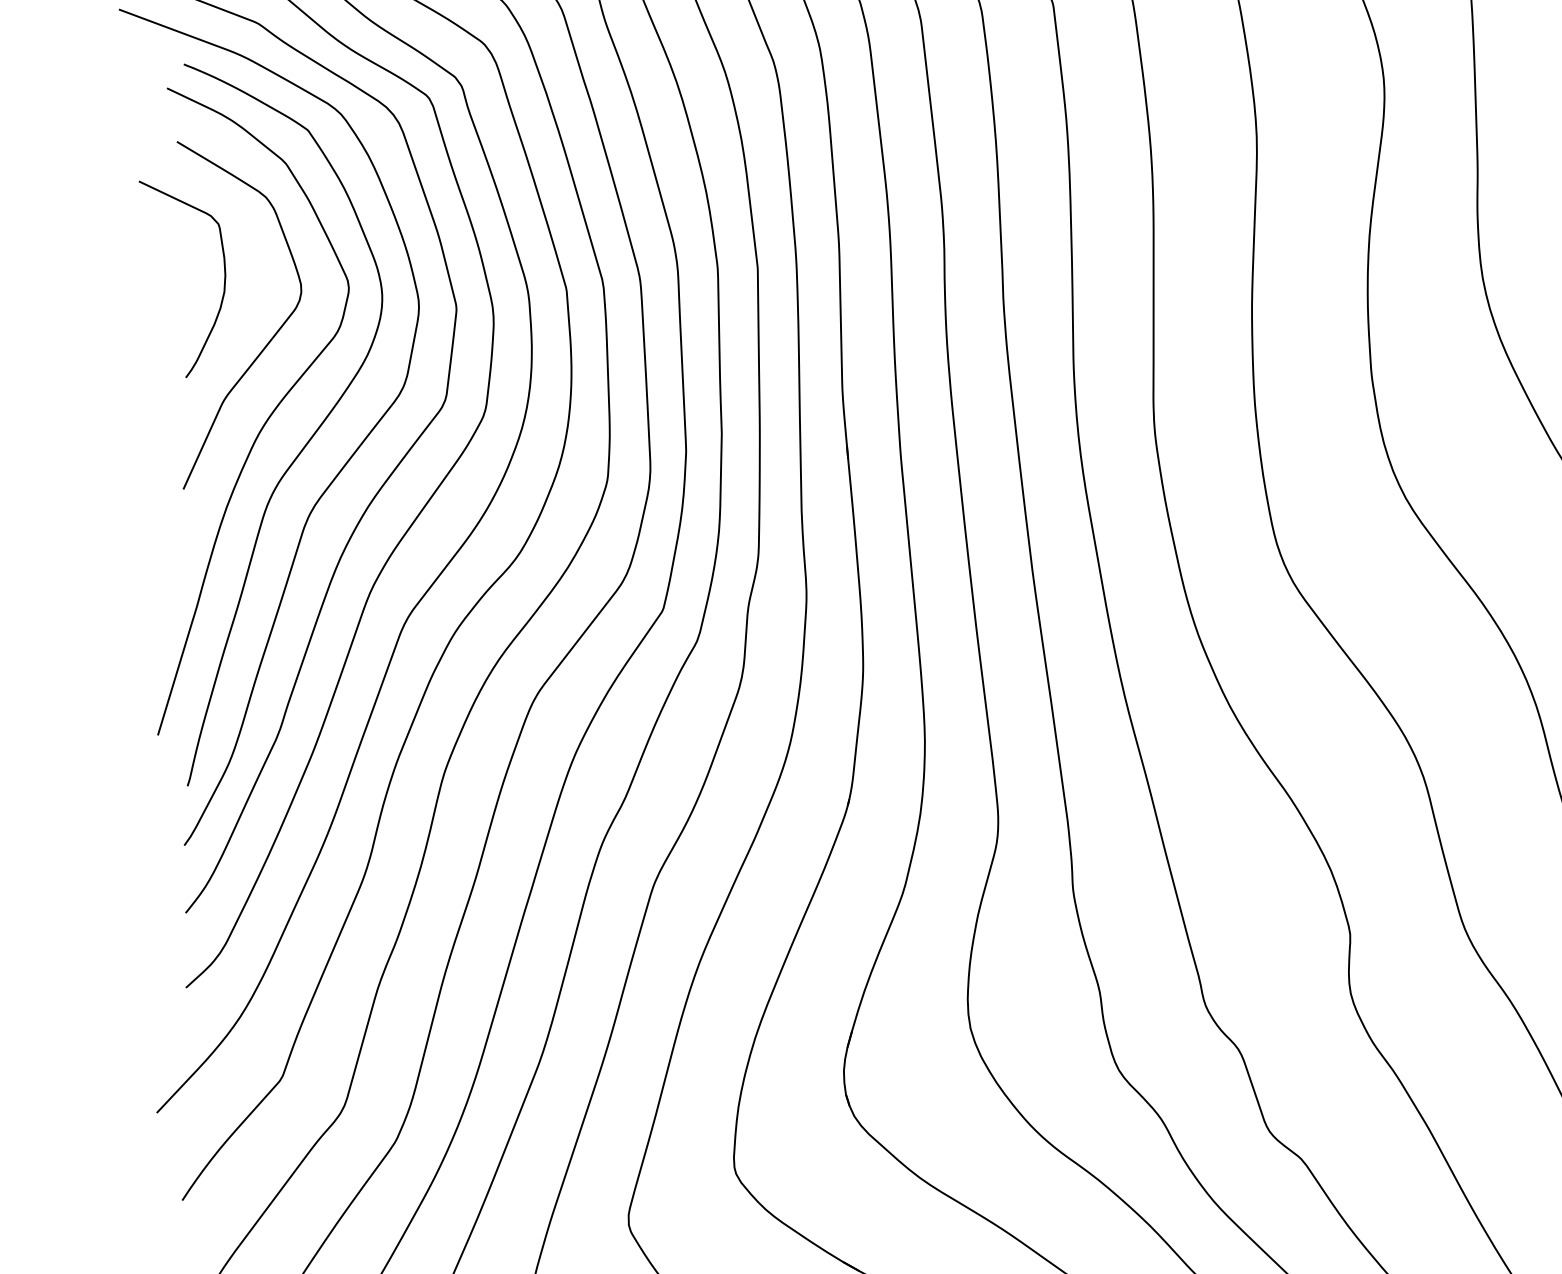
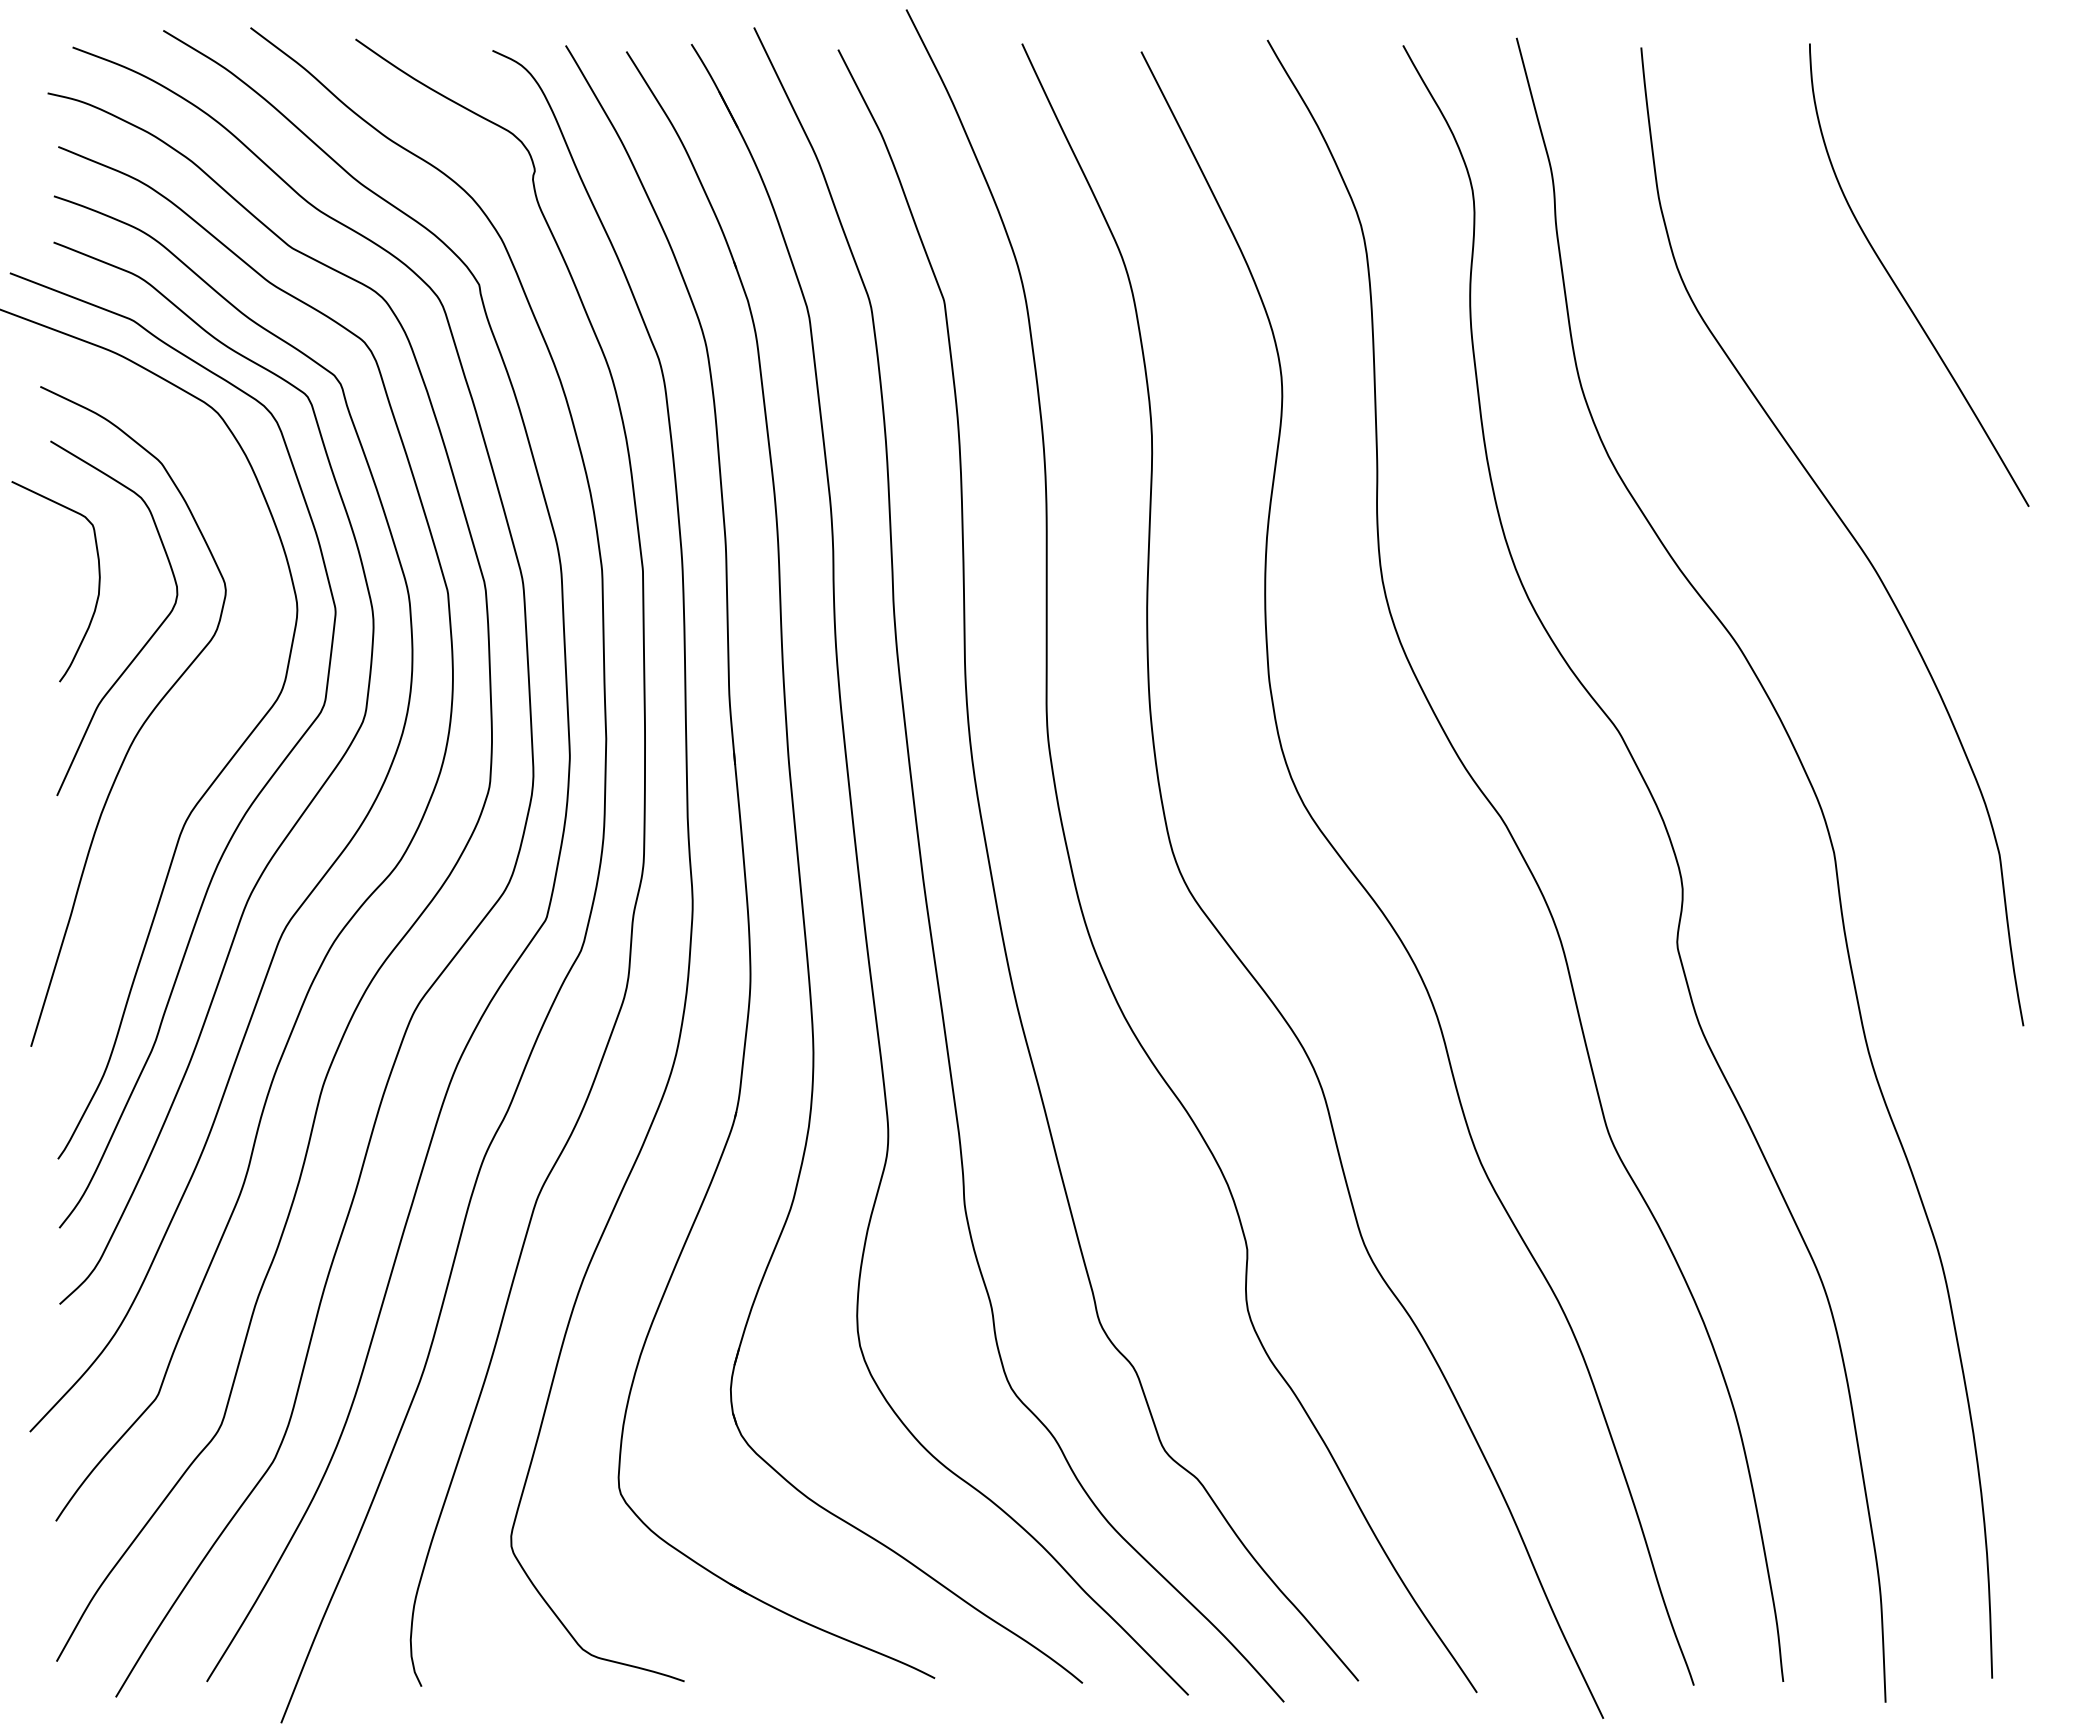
curve: (305, 443) -> (181, 749), removed

